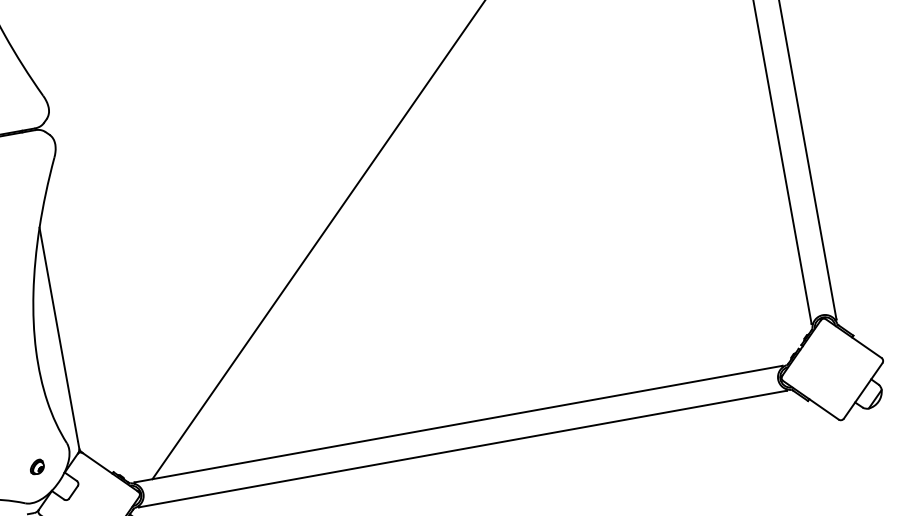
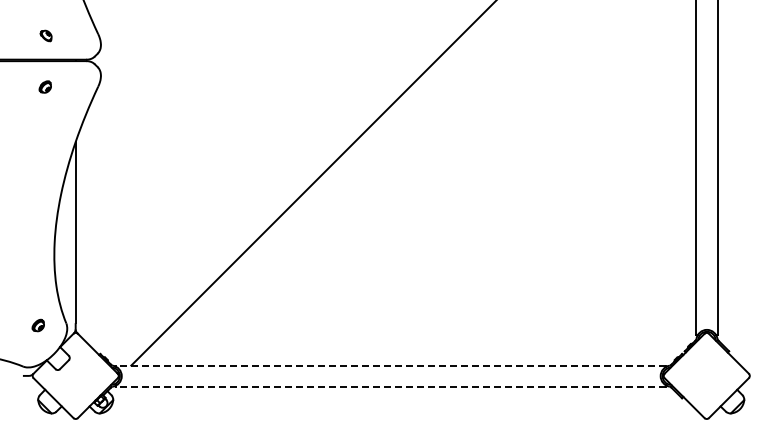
line: (457, 424) -> (390, 365), solid -> dashed
line: (462, 448) -> (390, 386), solid -> dashed
part: (36, 467) -> (37, 325), moved

